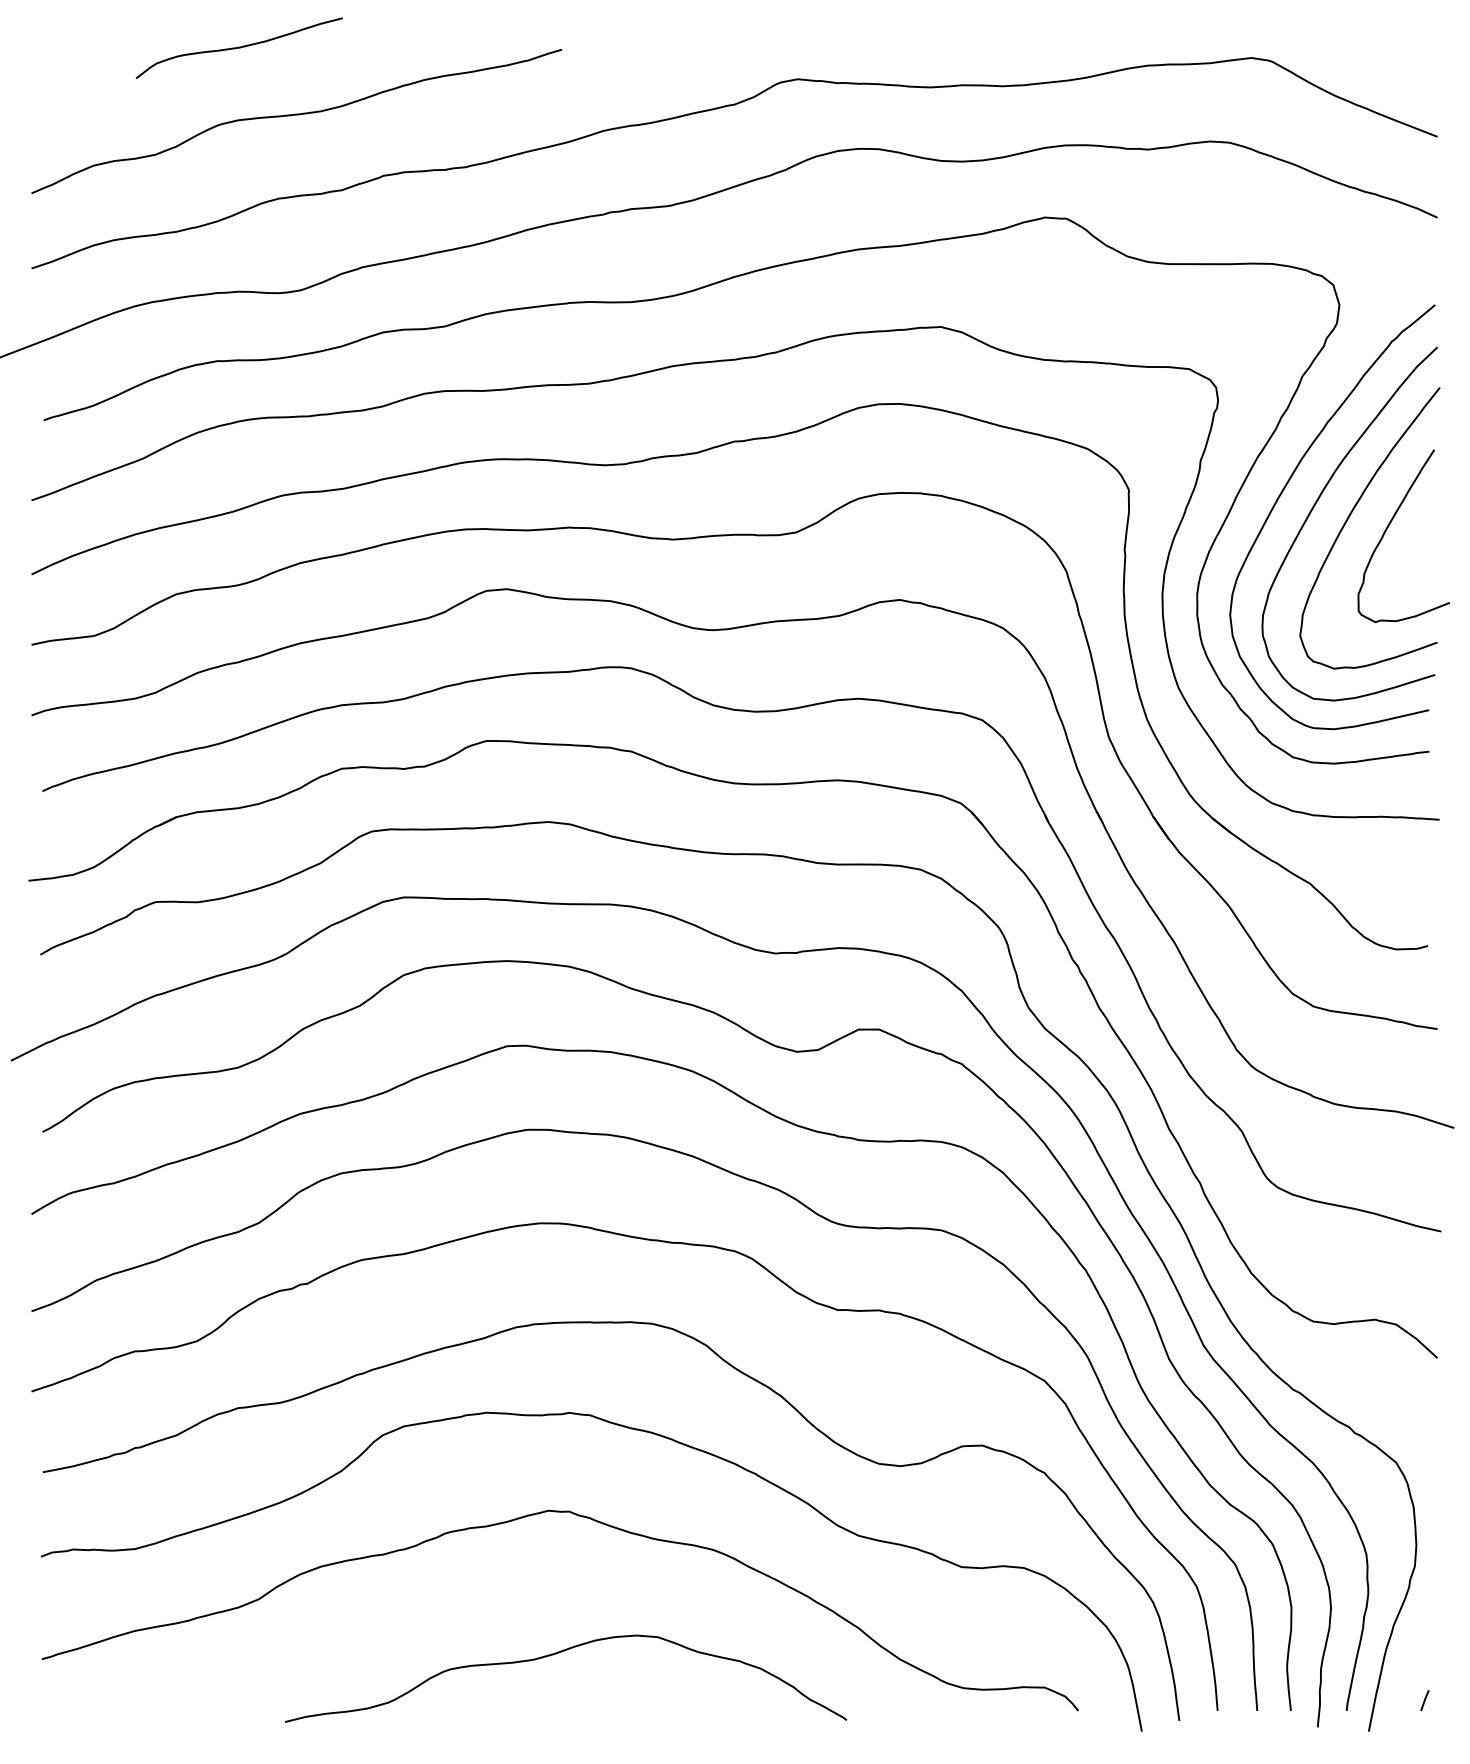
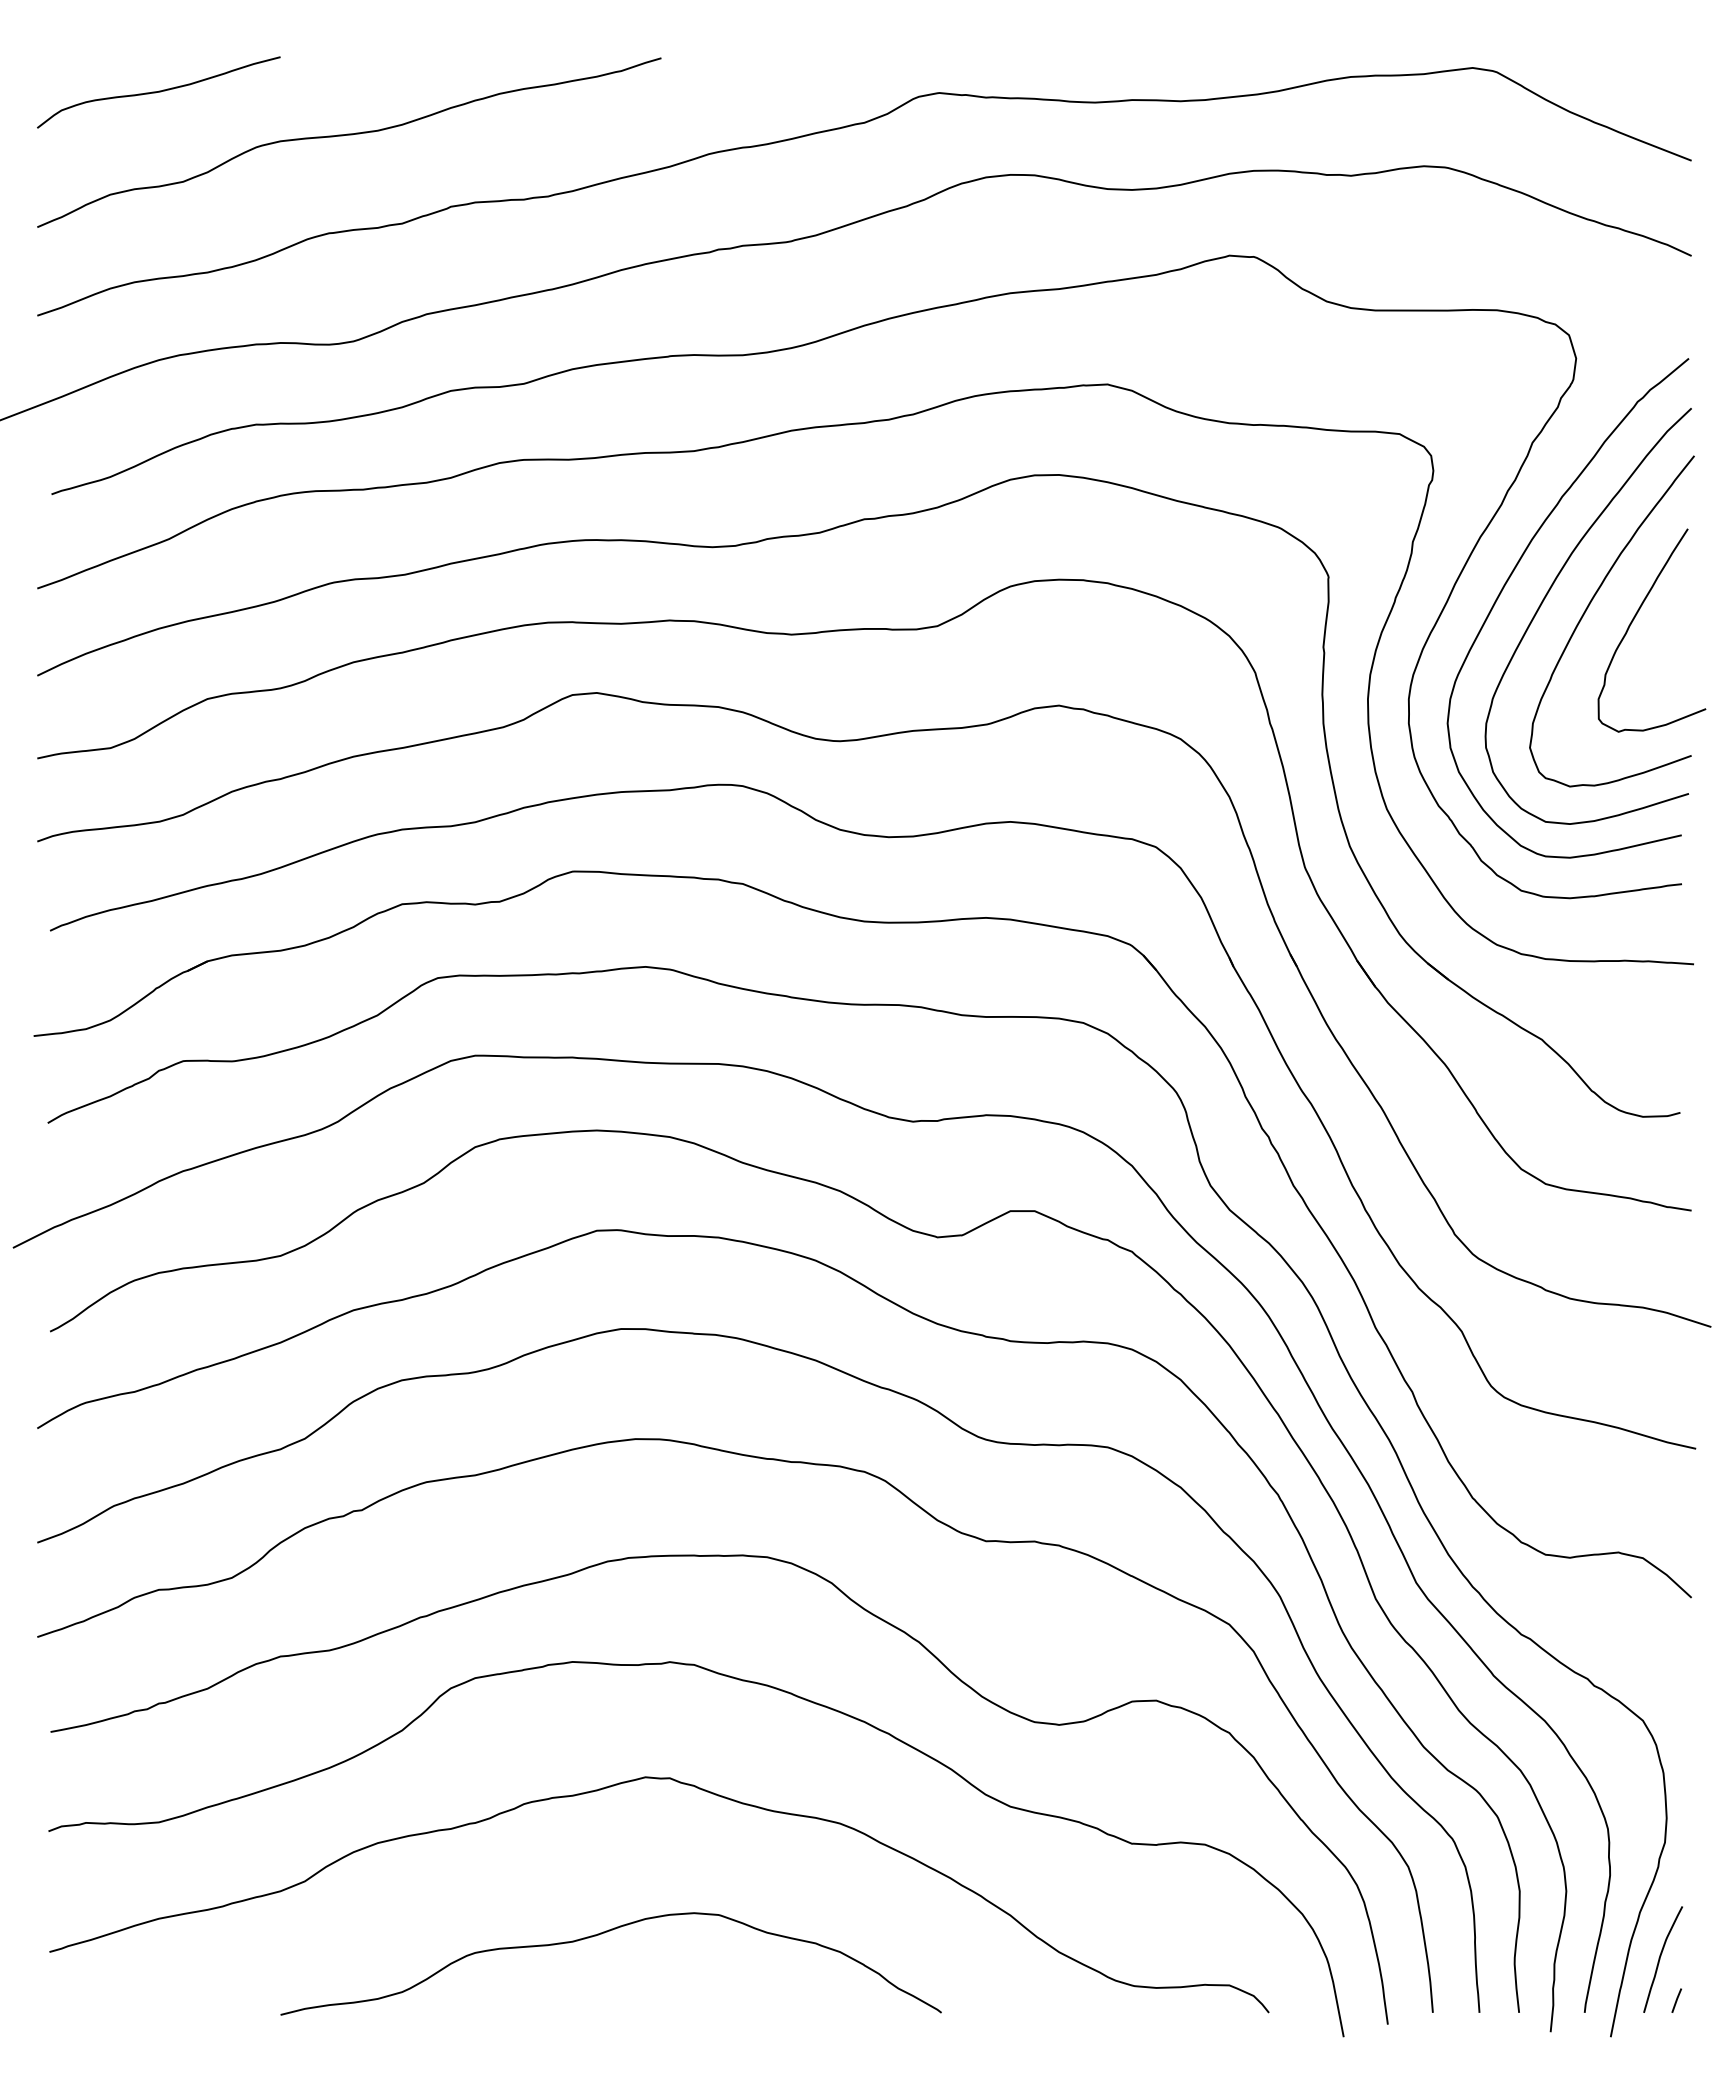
curve: (239, 48) -> (158, 92), moved
curve: (556, 1654) -> (599, 1935), moved
curve: (1411, 1665) -> (1660, 1959), added

